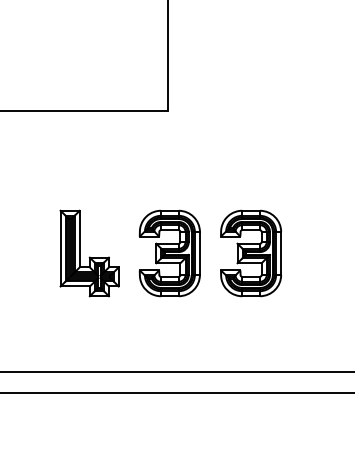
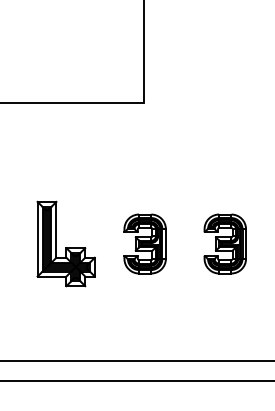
part: (169, 253) -> (144, 244), size x0.7
part: (250, 253) -> (224, 244), size x0.7

